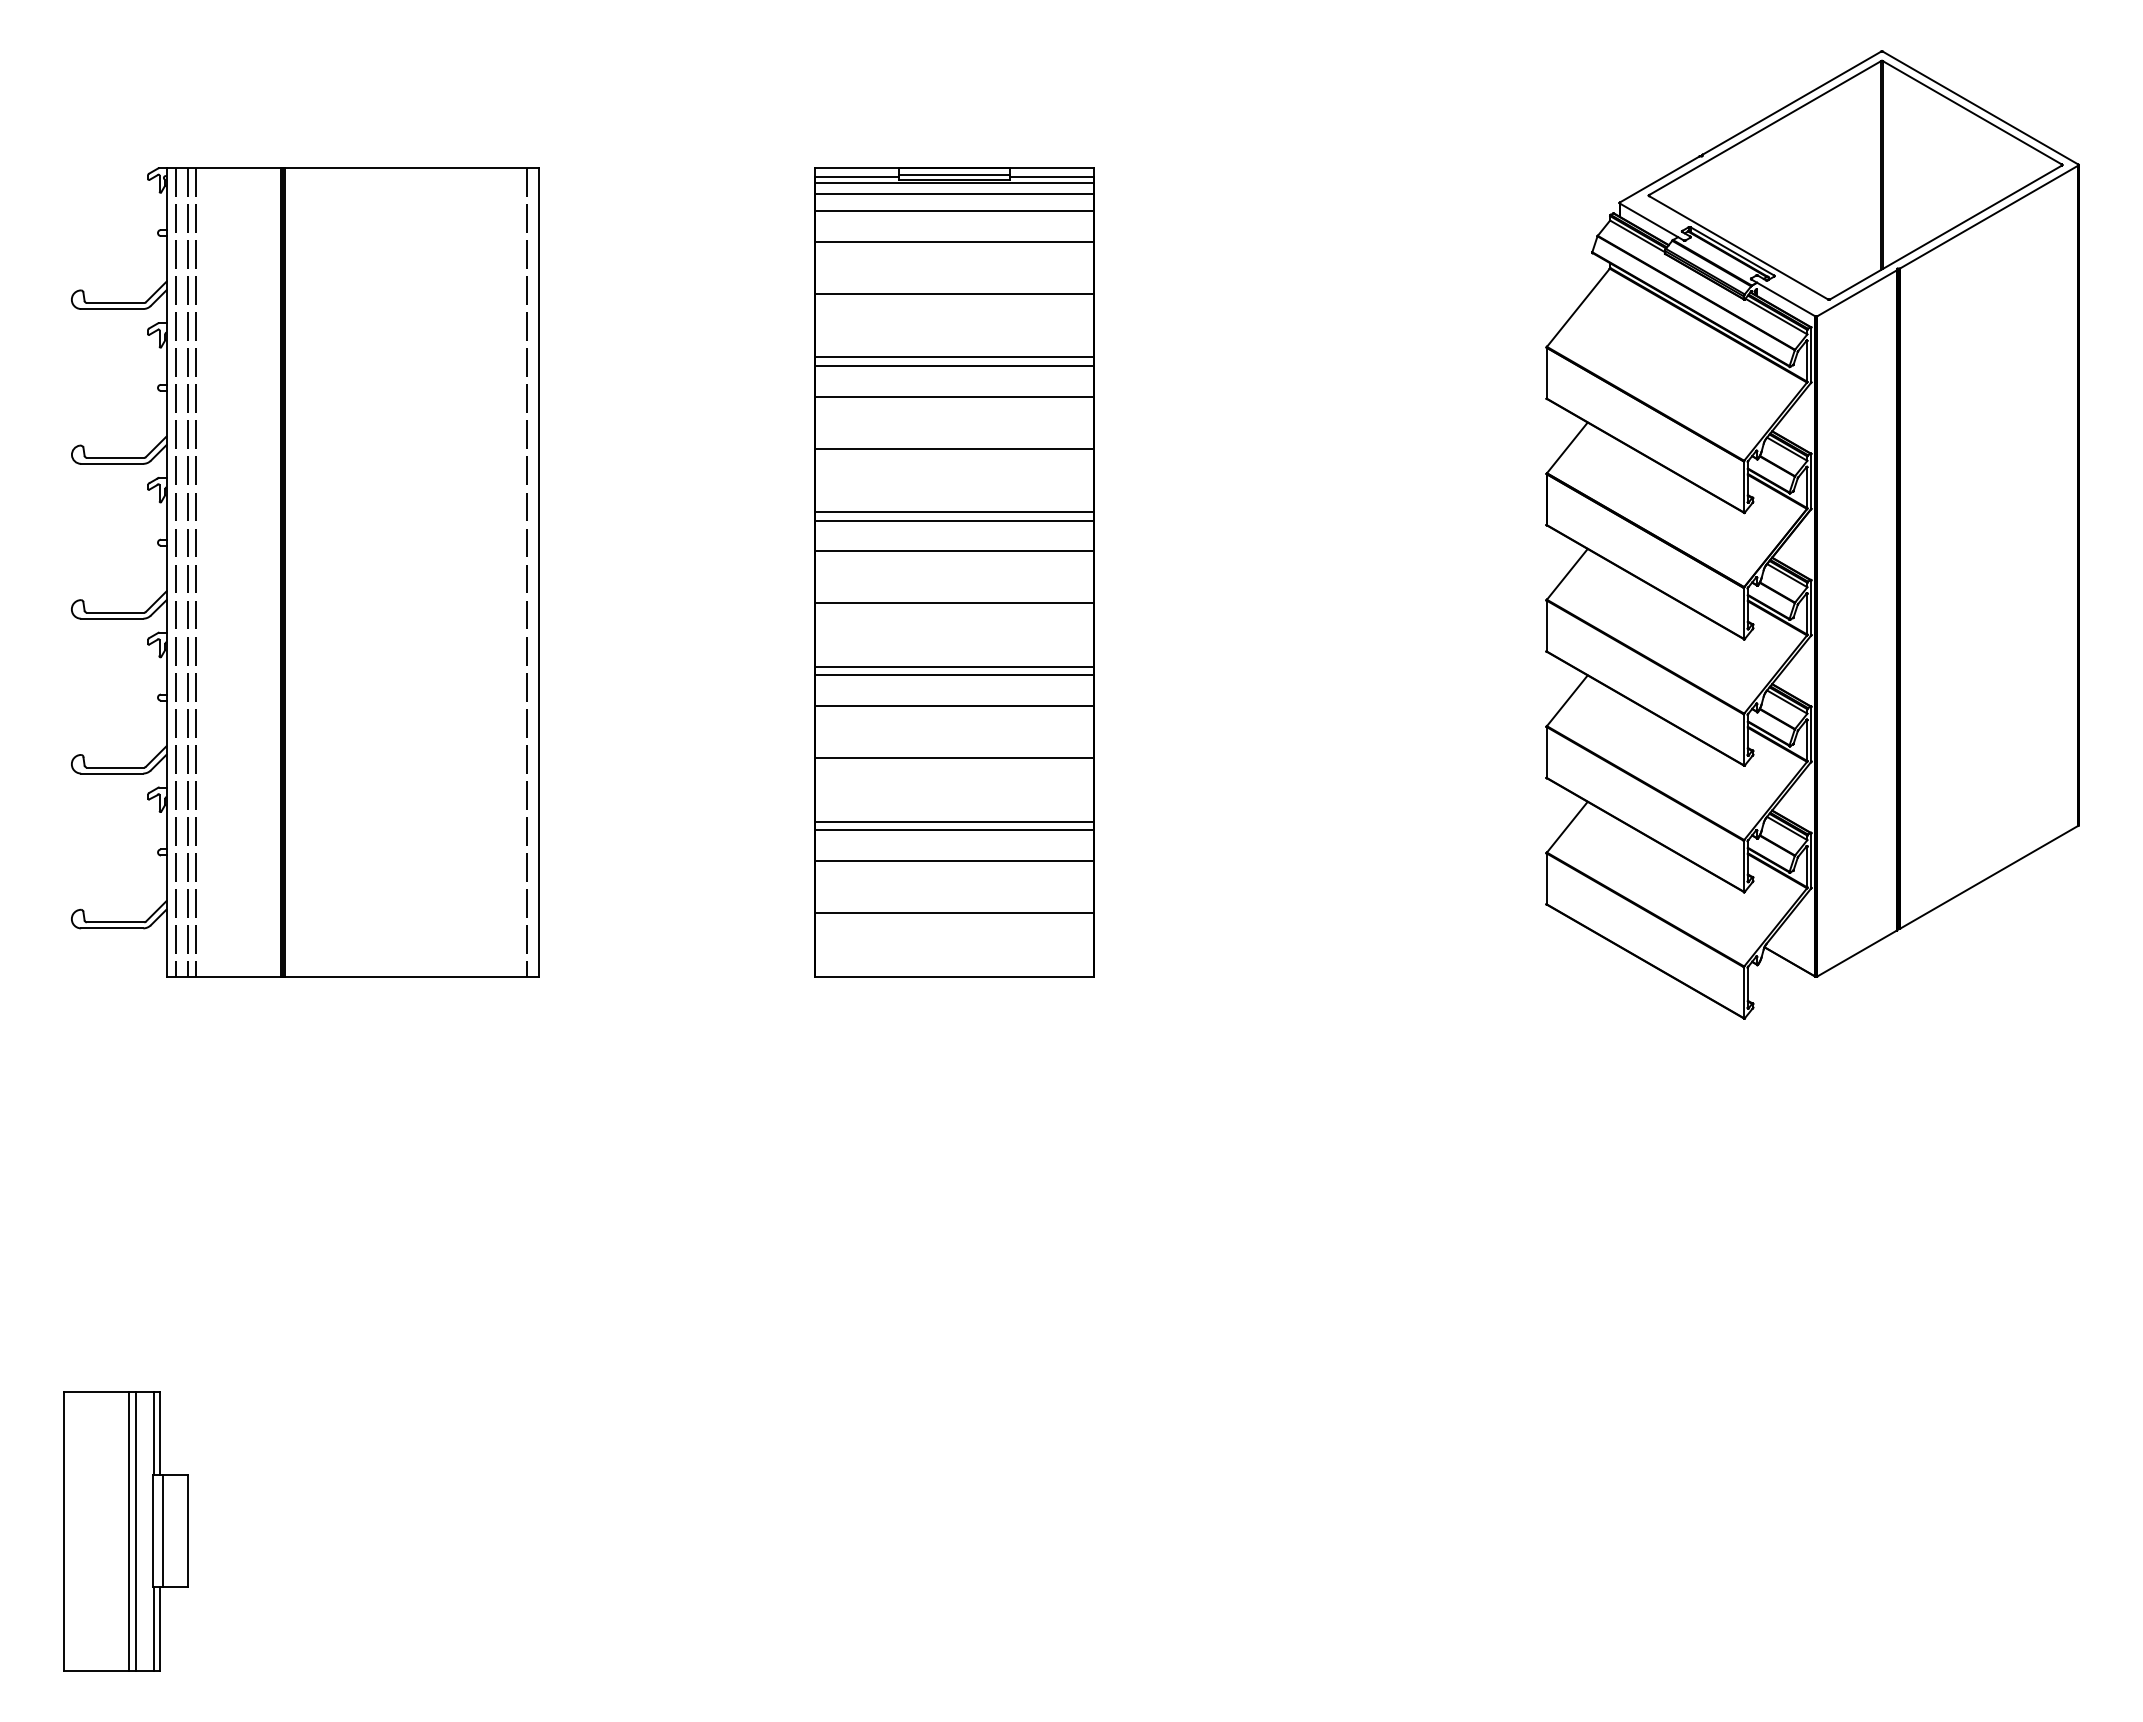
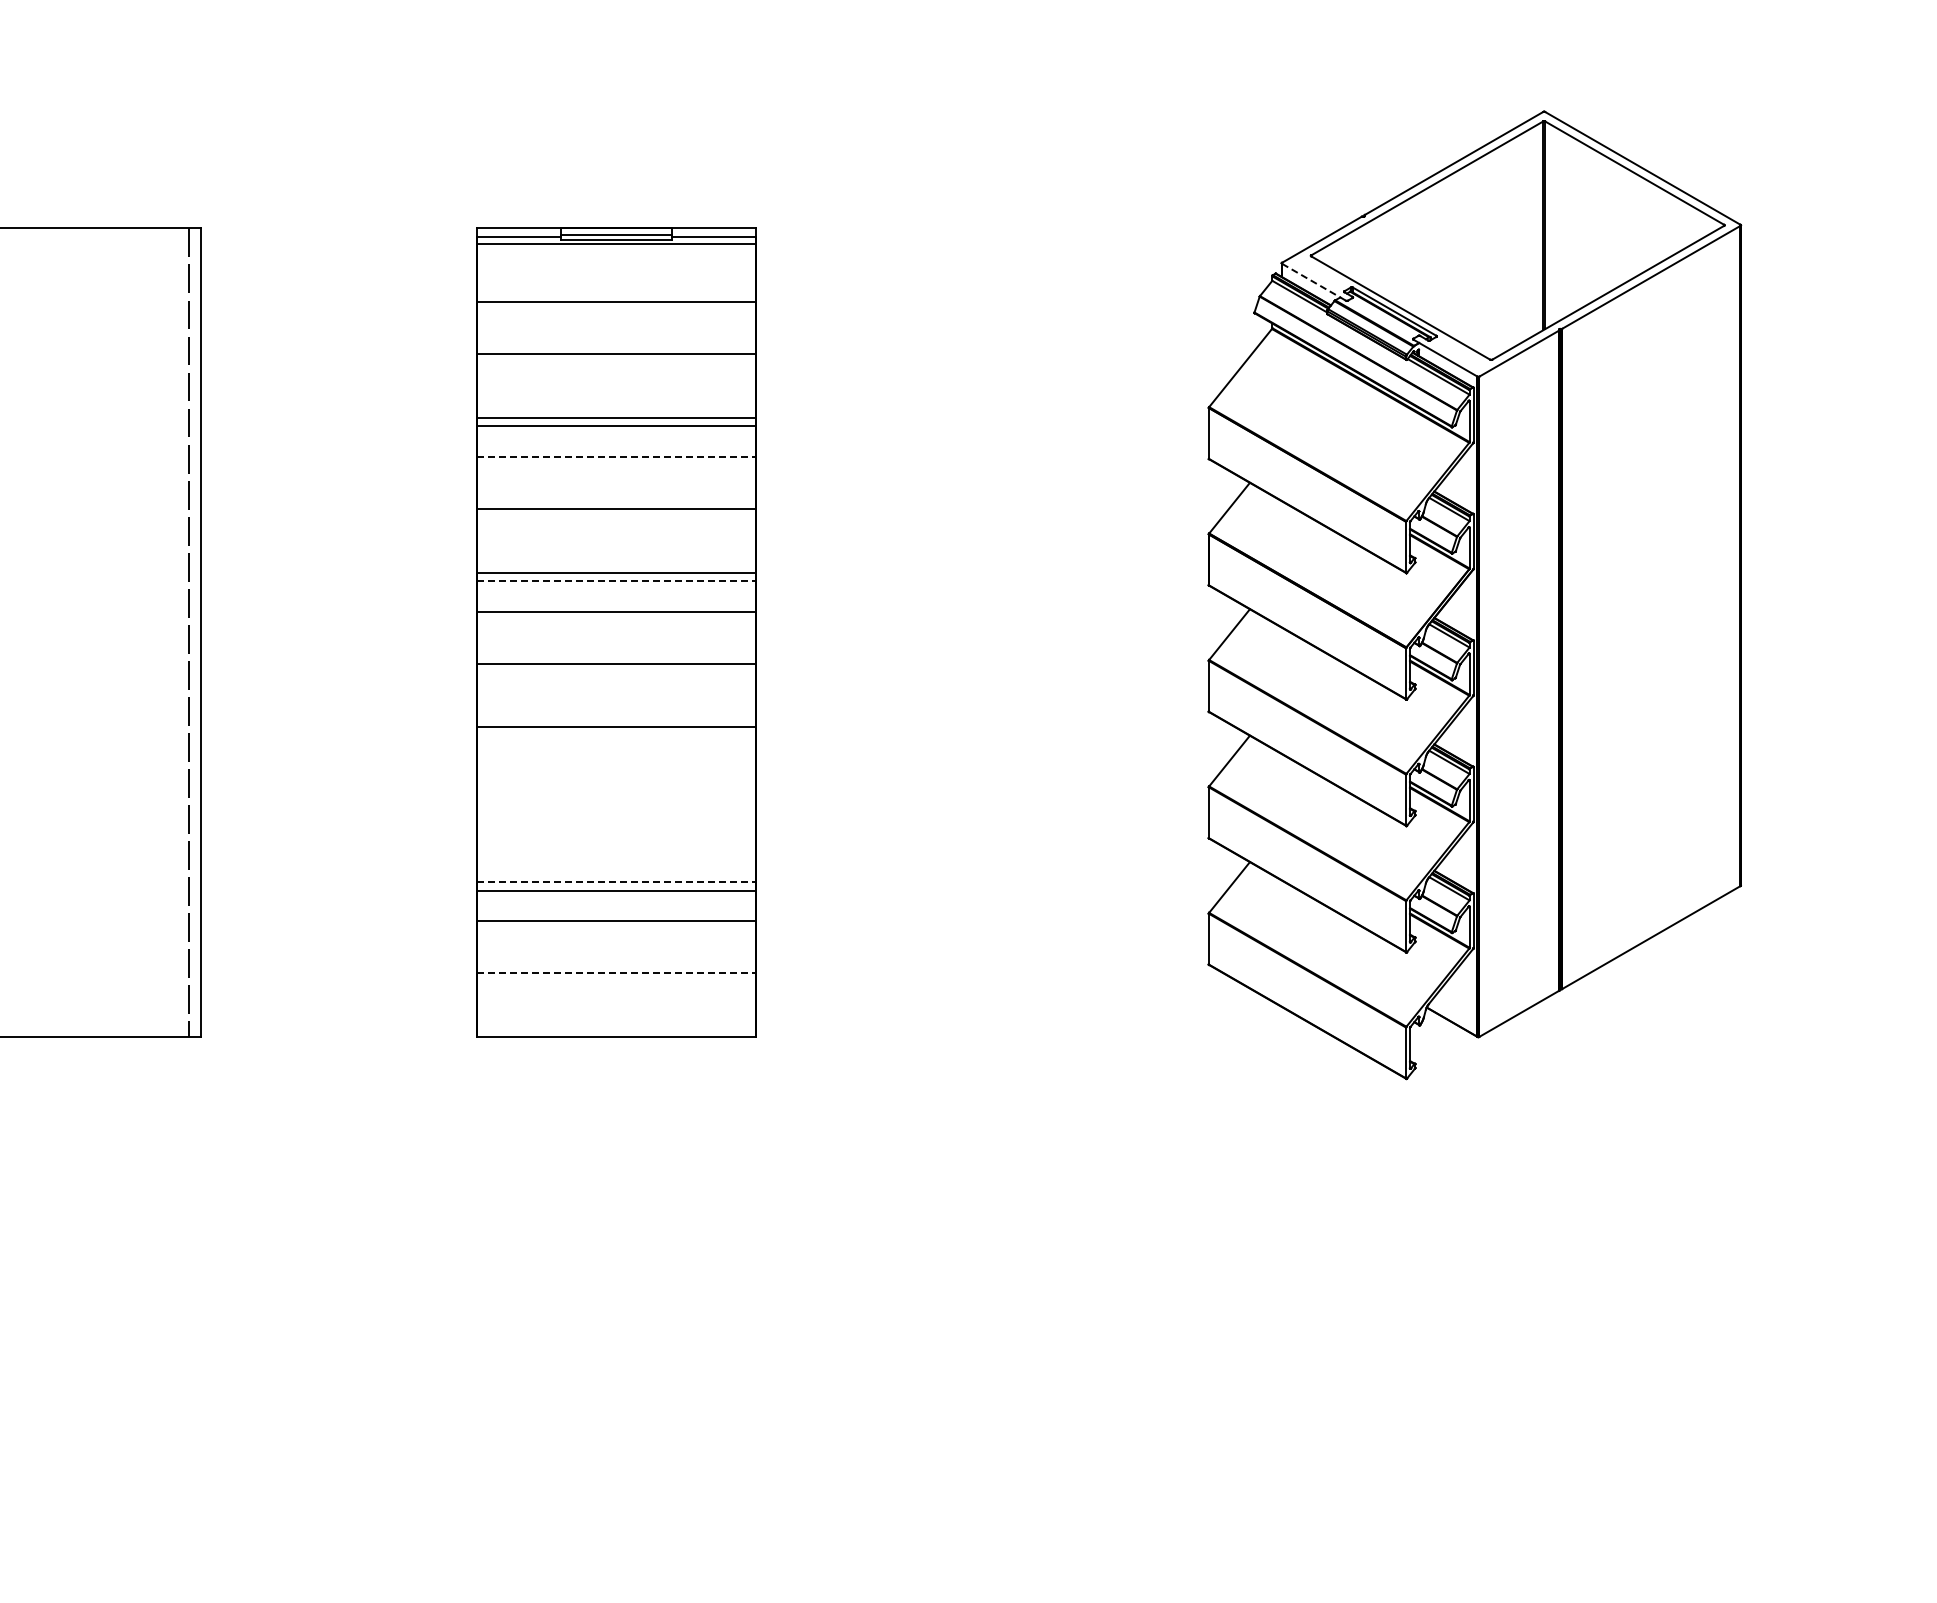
line: (953, 193) -> (615, 253), removed
line: (953, 210) -> (615, 270), removed
line: (1651, 221) -> (1313, 281), solid -> dashed
line: (954, 396) -> (616, 456), solid -> dashed
line: (954, 520) -> (616, 580), solid -> dashed
line: (953, 675) -> (615, 735), removed
line: (953, 706) -> (615, 766), removed
line: (953, 758) -> (615, 818), removed
line: (954, 821) -> (616, 881), solid -> dashed
line: (954, 913) -> (616, 973), solid -> dashed

